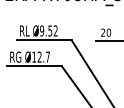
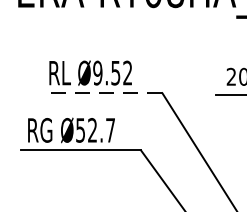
line: (43, 40) -> (100, 93), solid -> dashed
text: (34, 56) -> (81, 128), Ø12.7 -> Ø52.7

